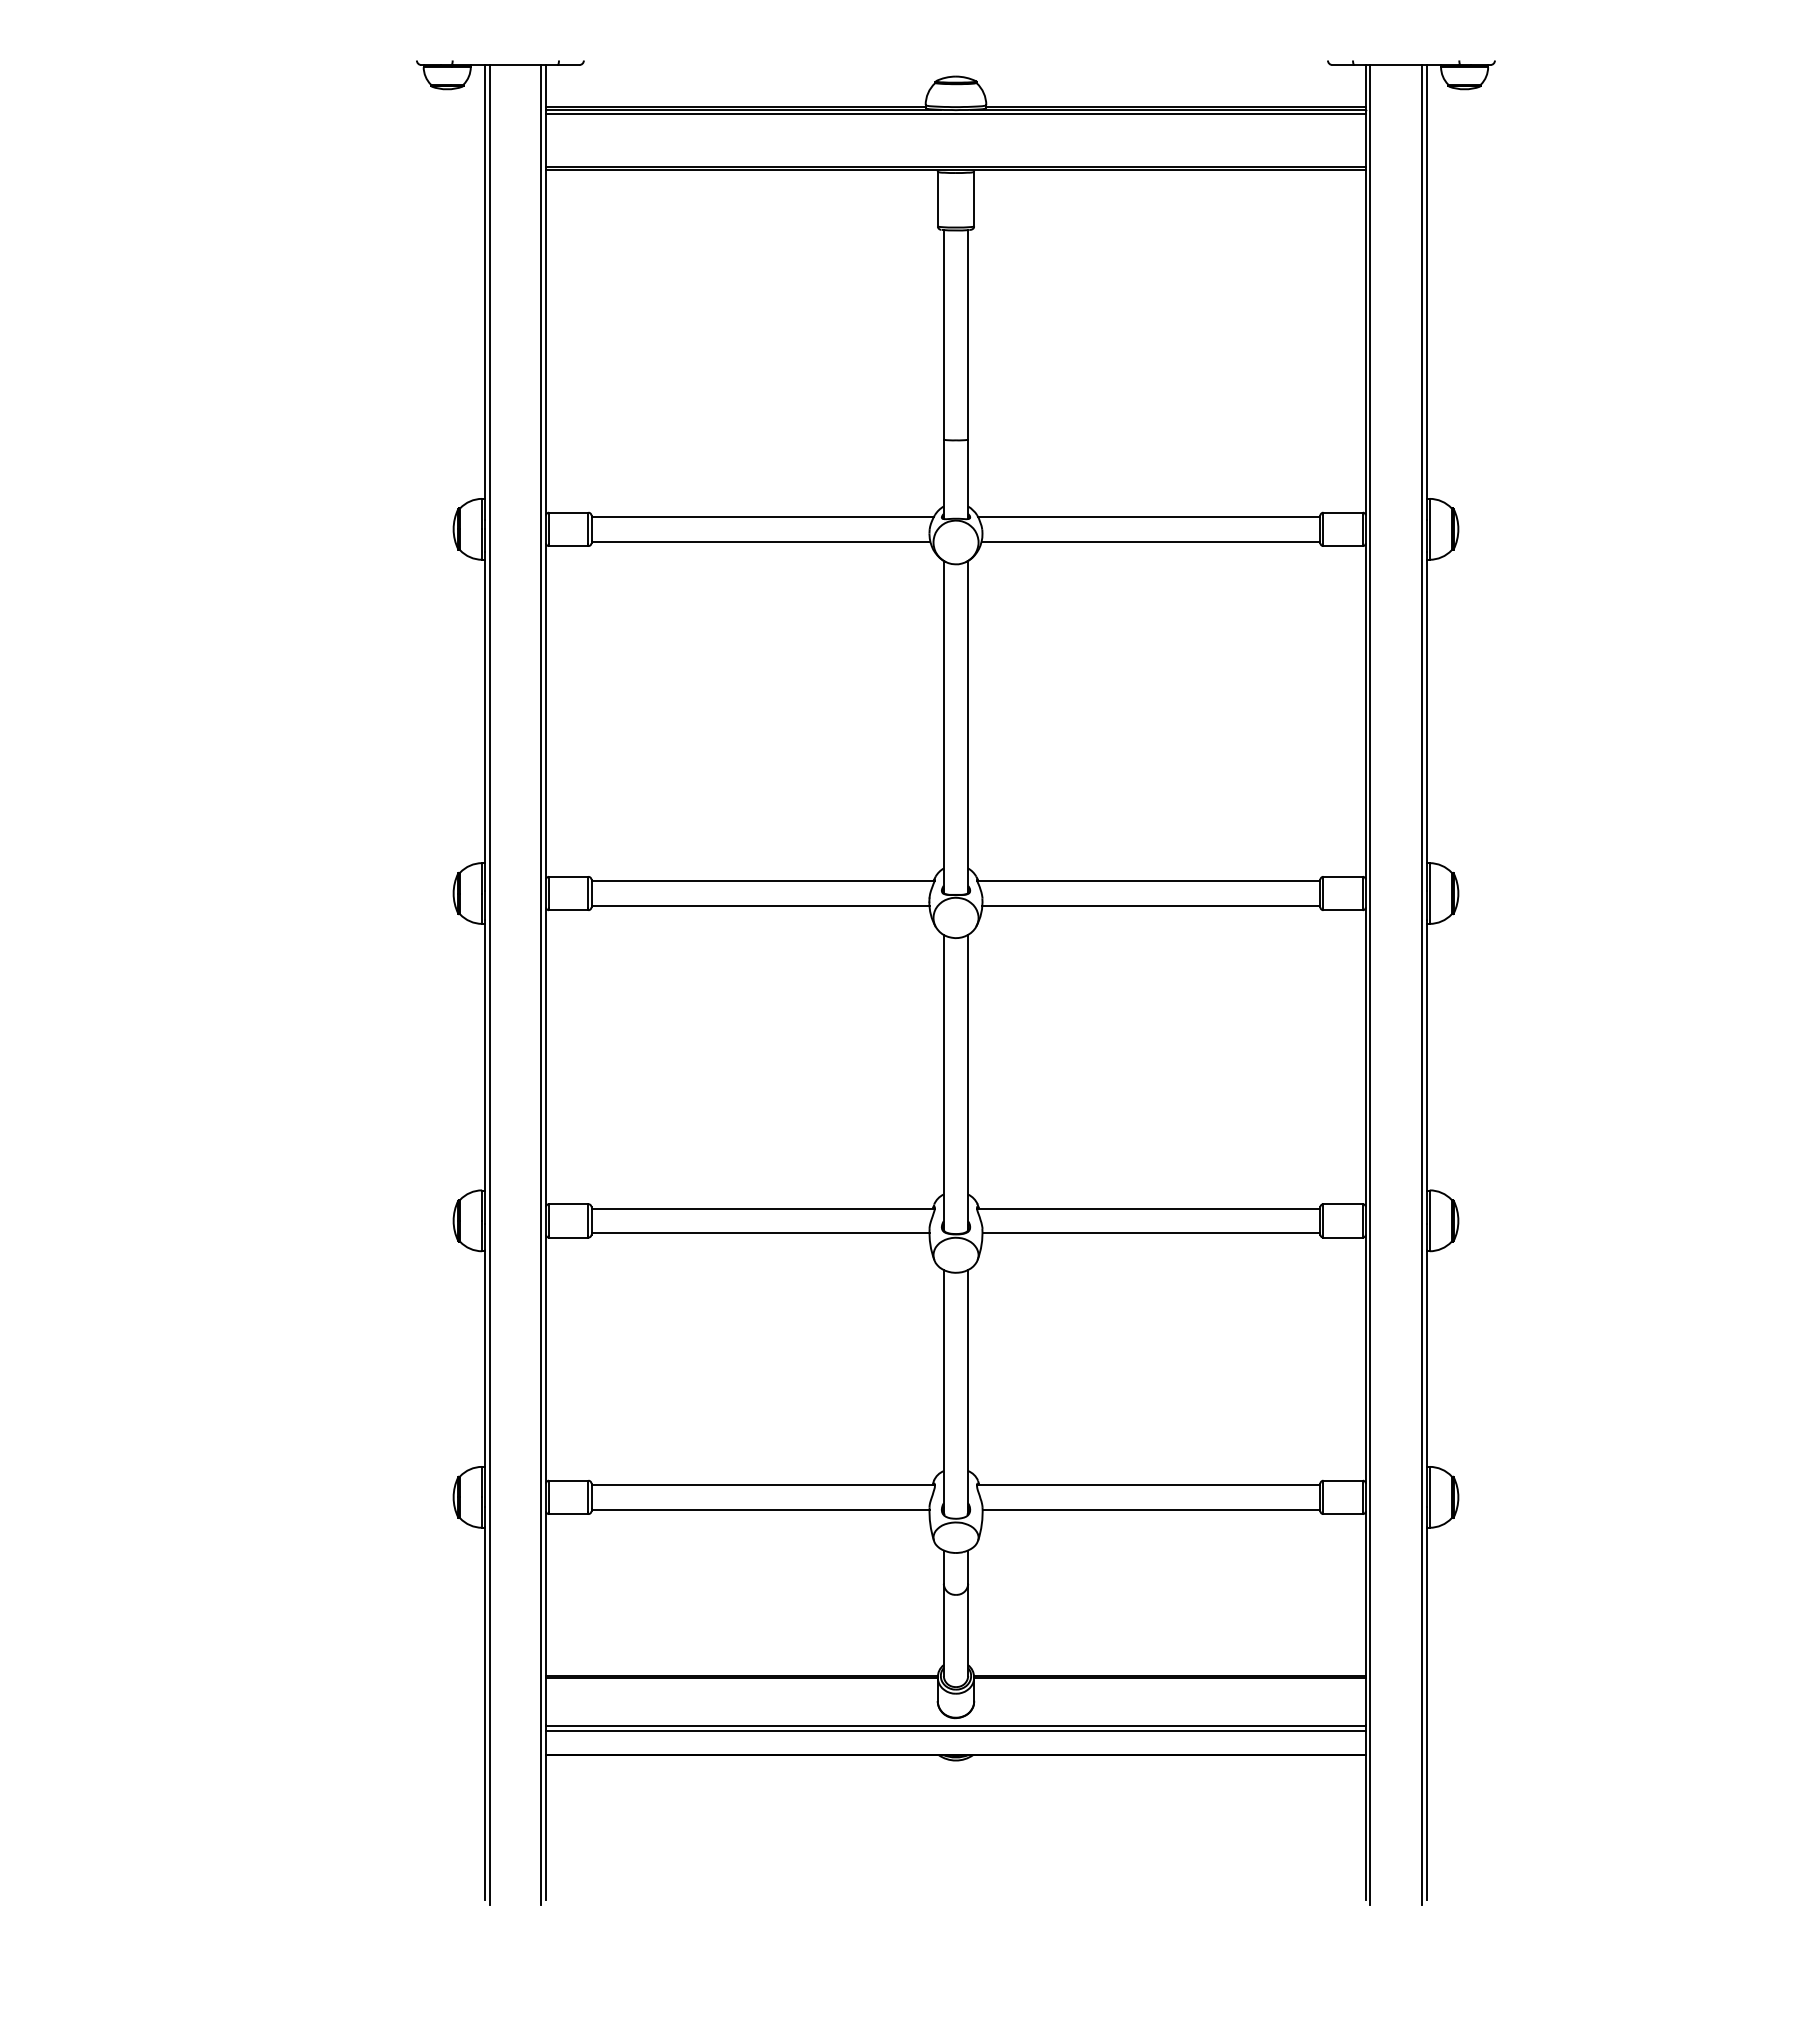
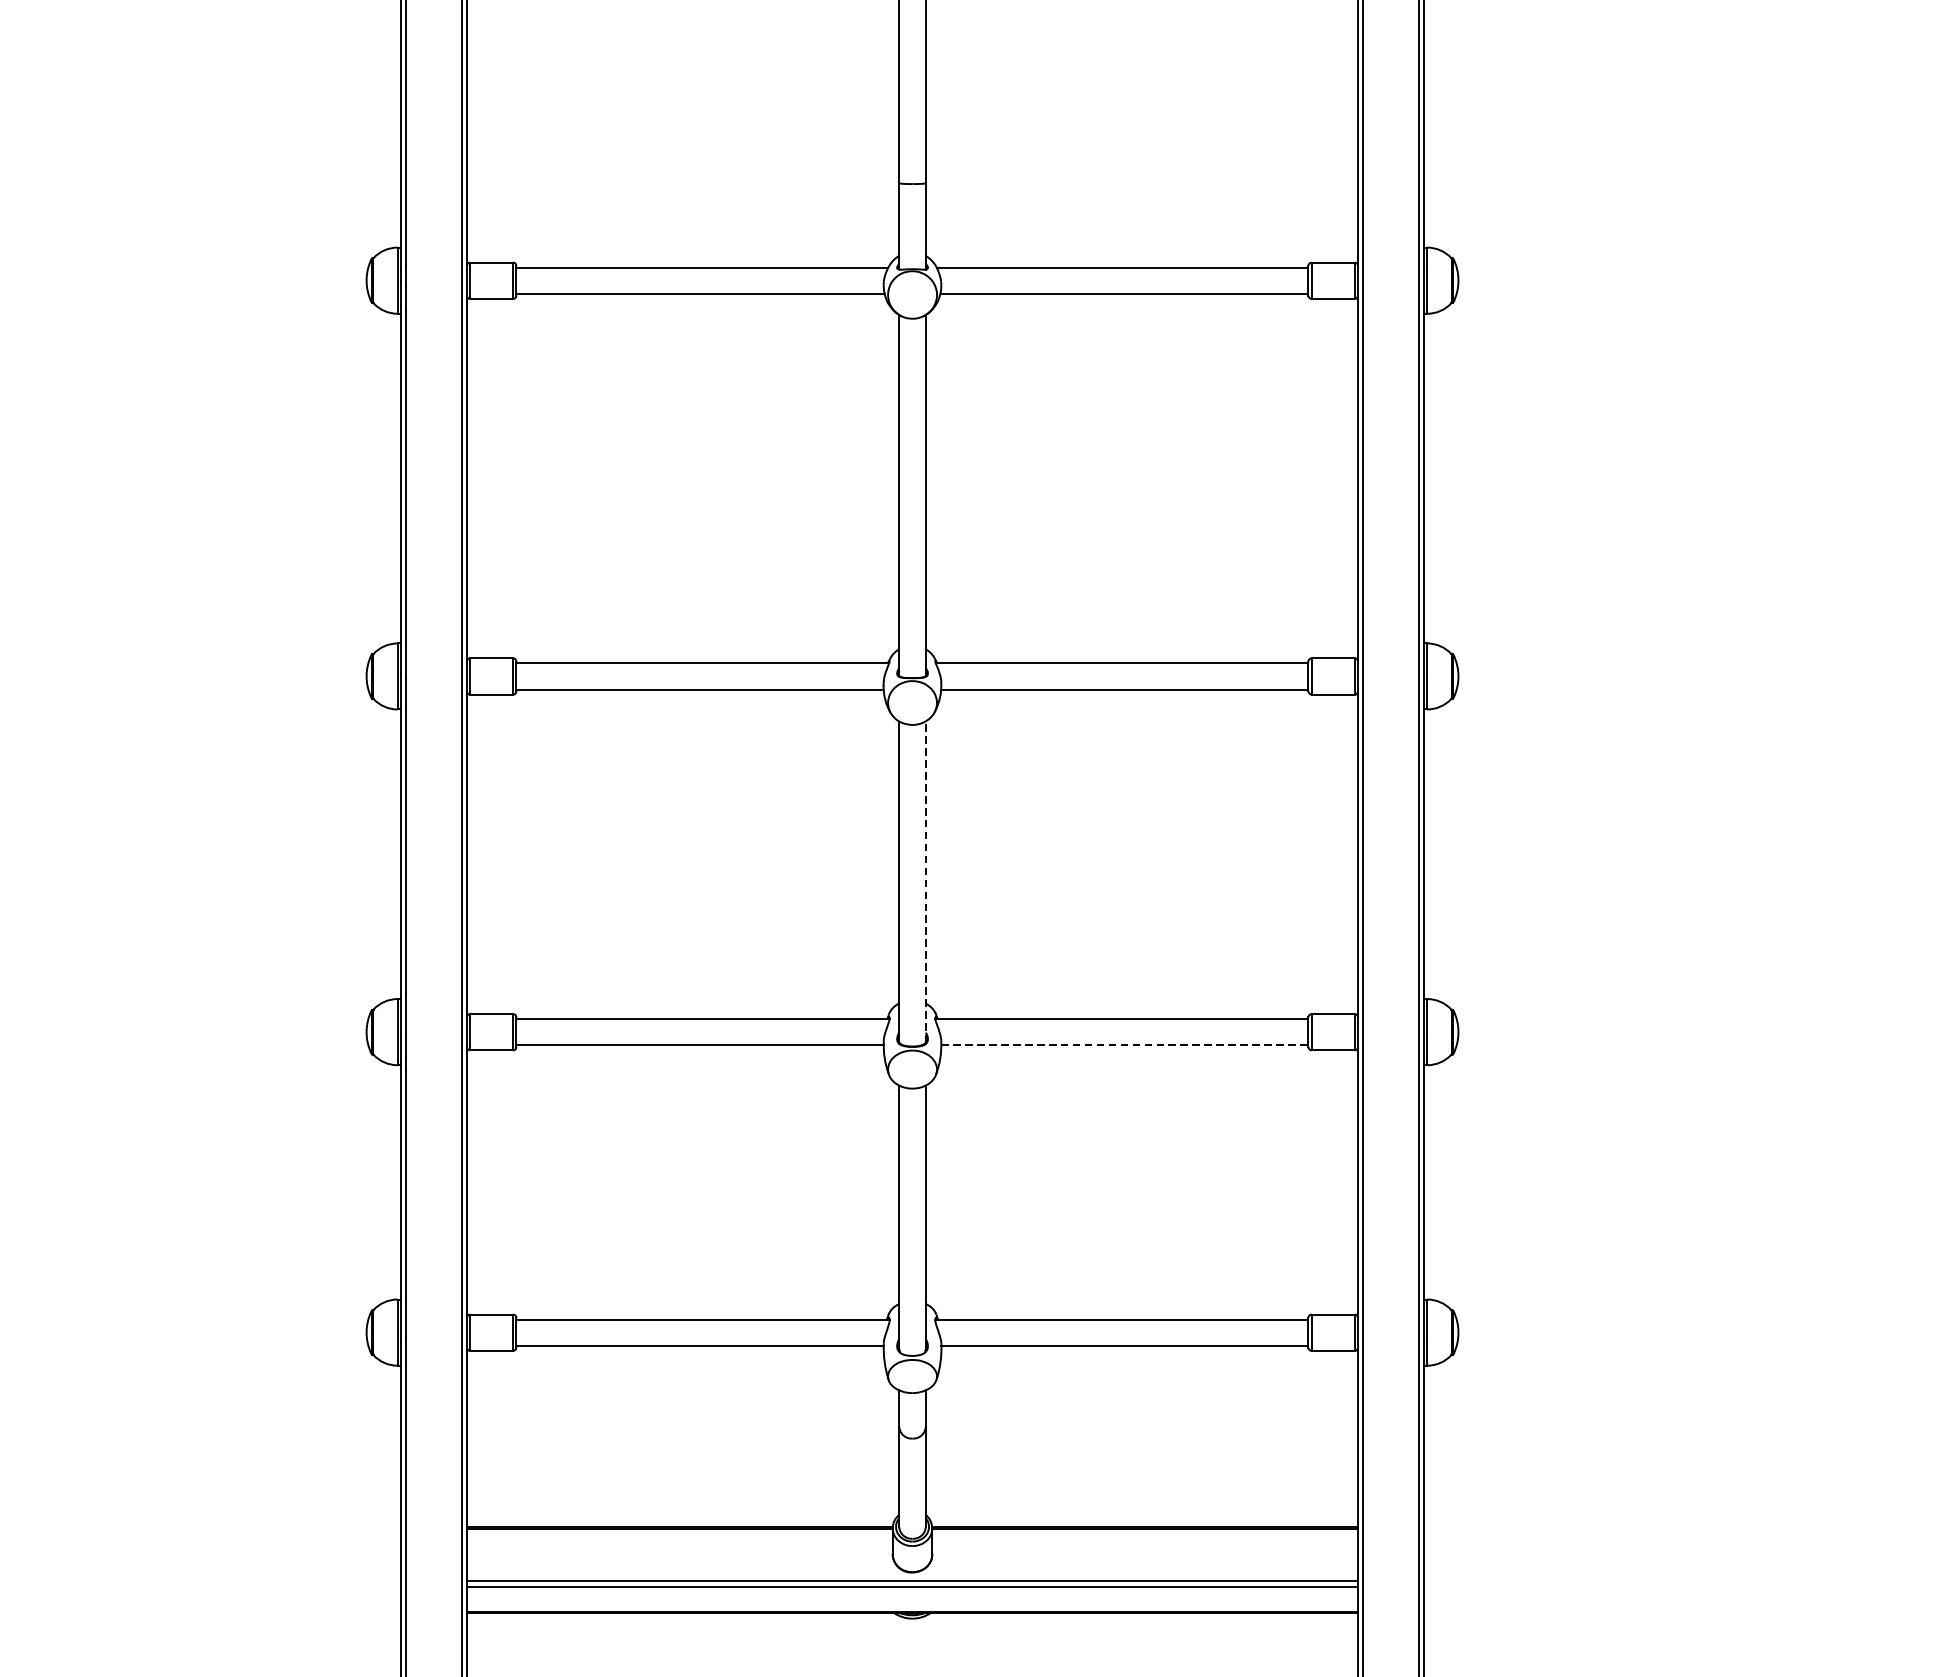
line: (968, 1082) -> (926, 881), solid -> dashed
line: (1151, 1233) -> (1124, 1045), solid -> dashed

